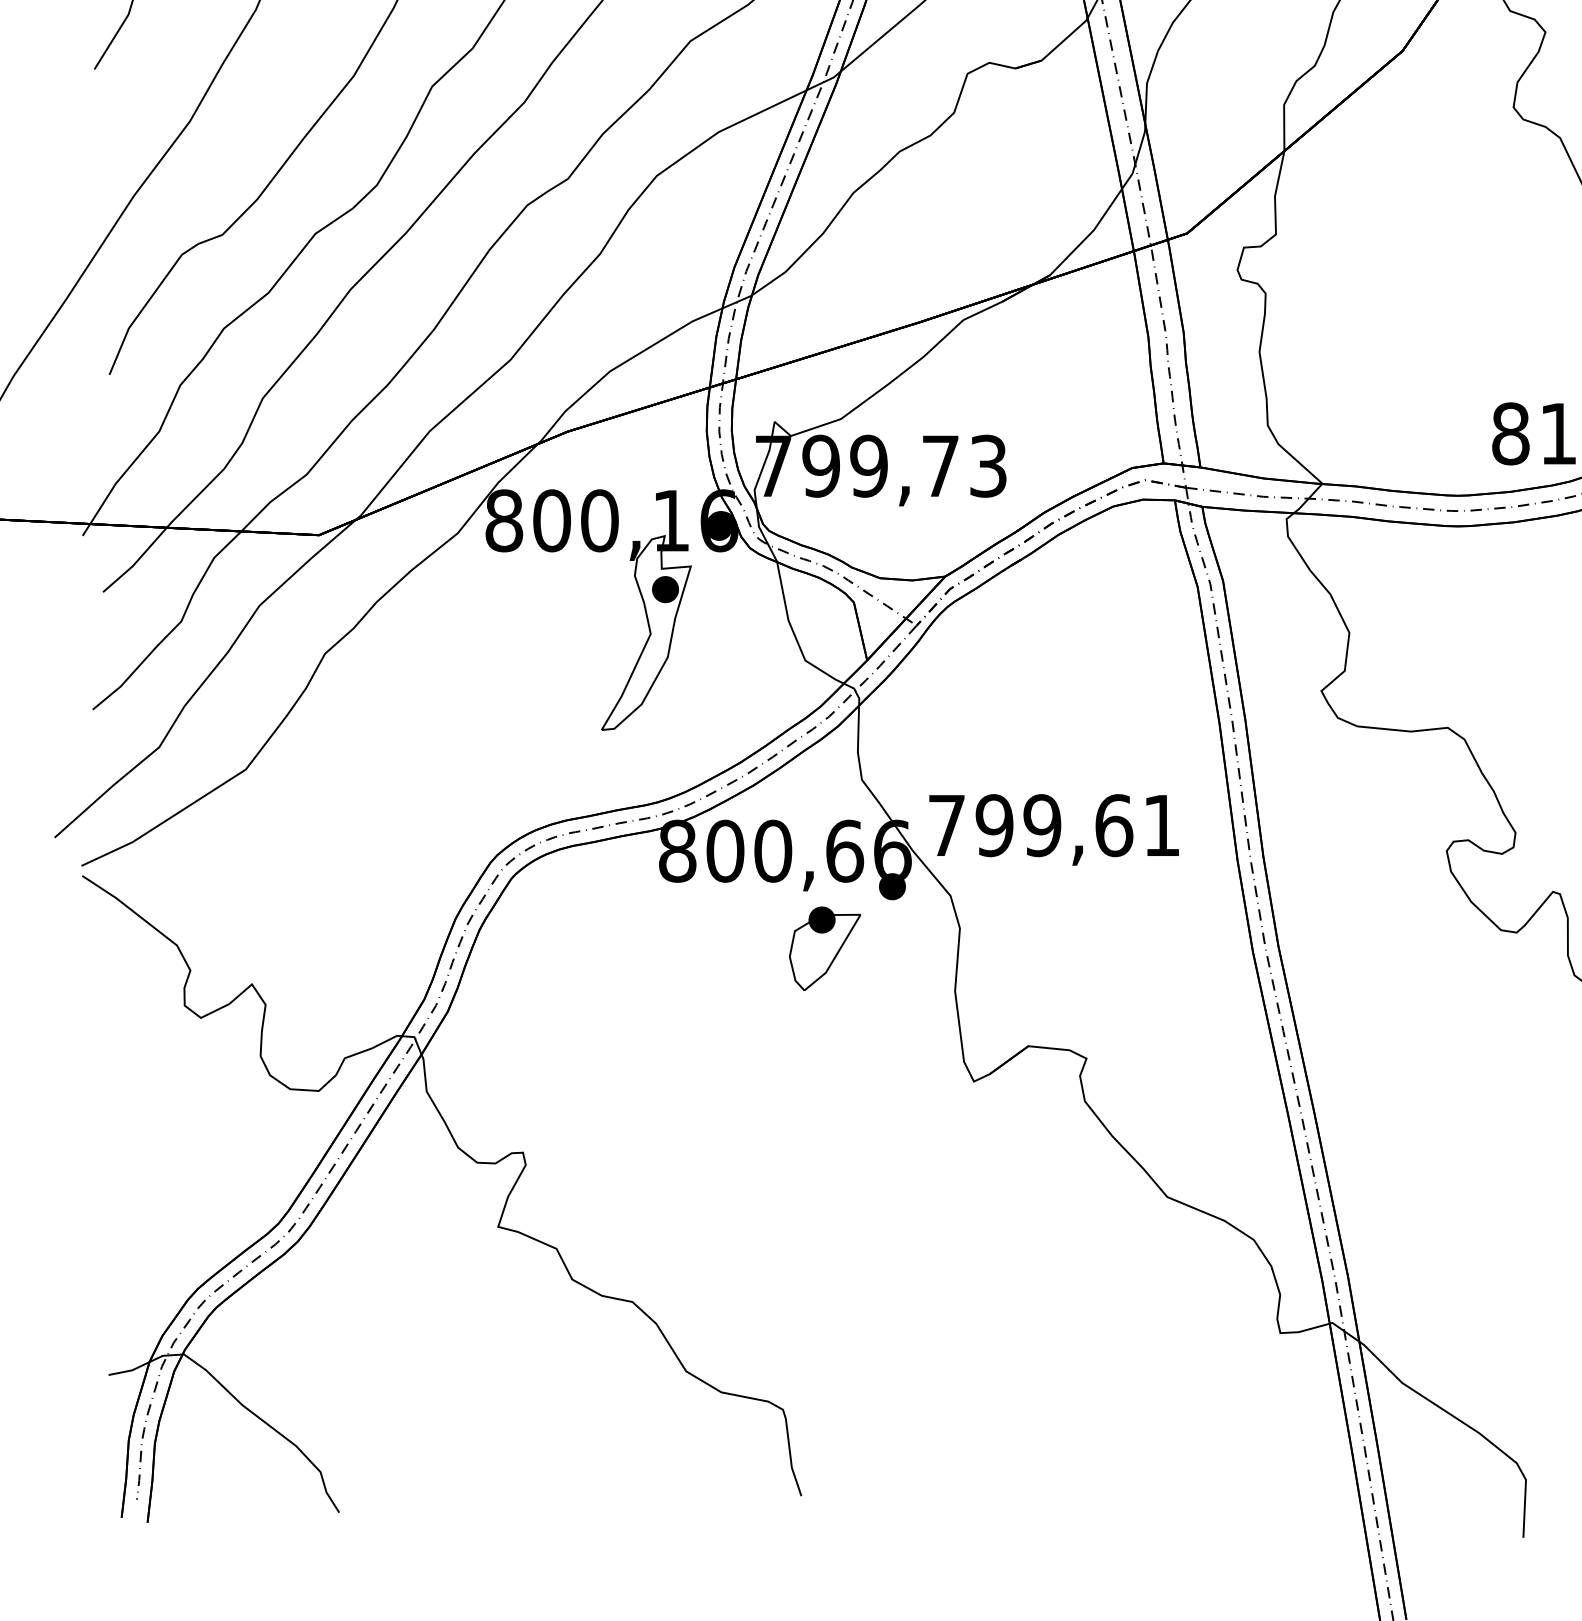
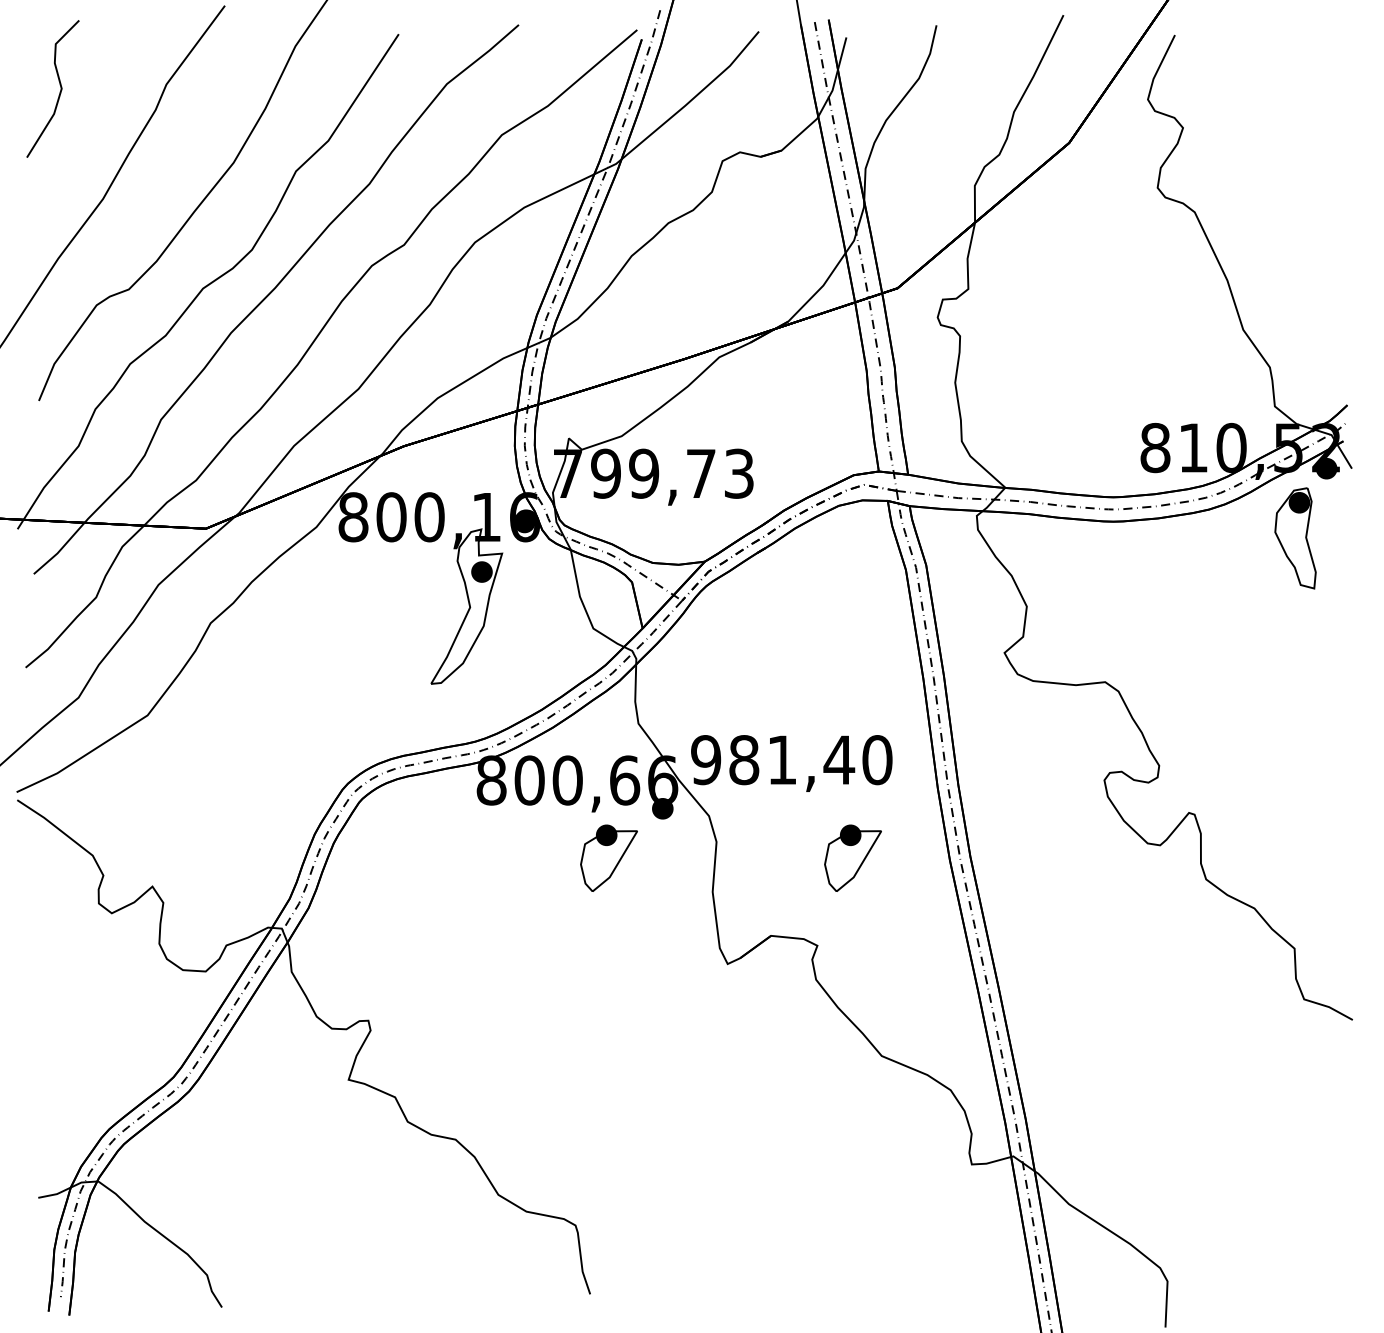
text: (1054, 826) -> (791, 760), 799,61 -> 981,40
part: (1130, 947) -> (852, 857), added

